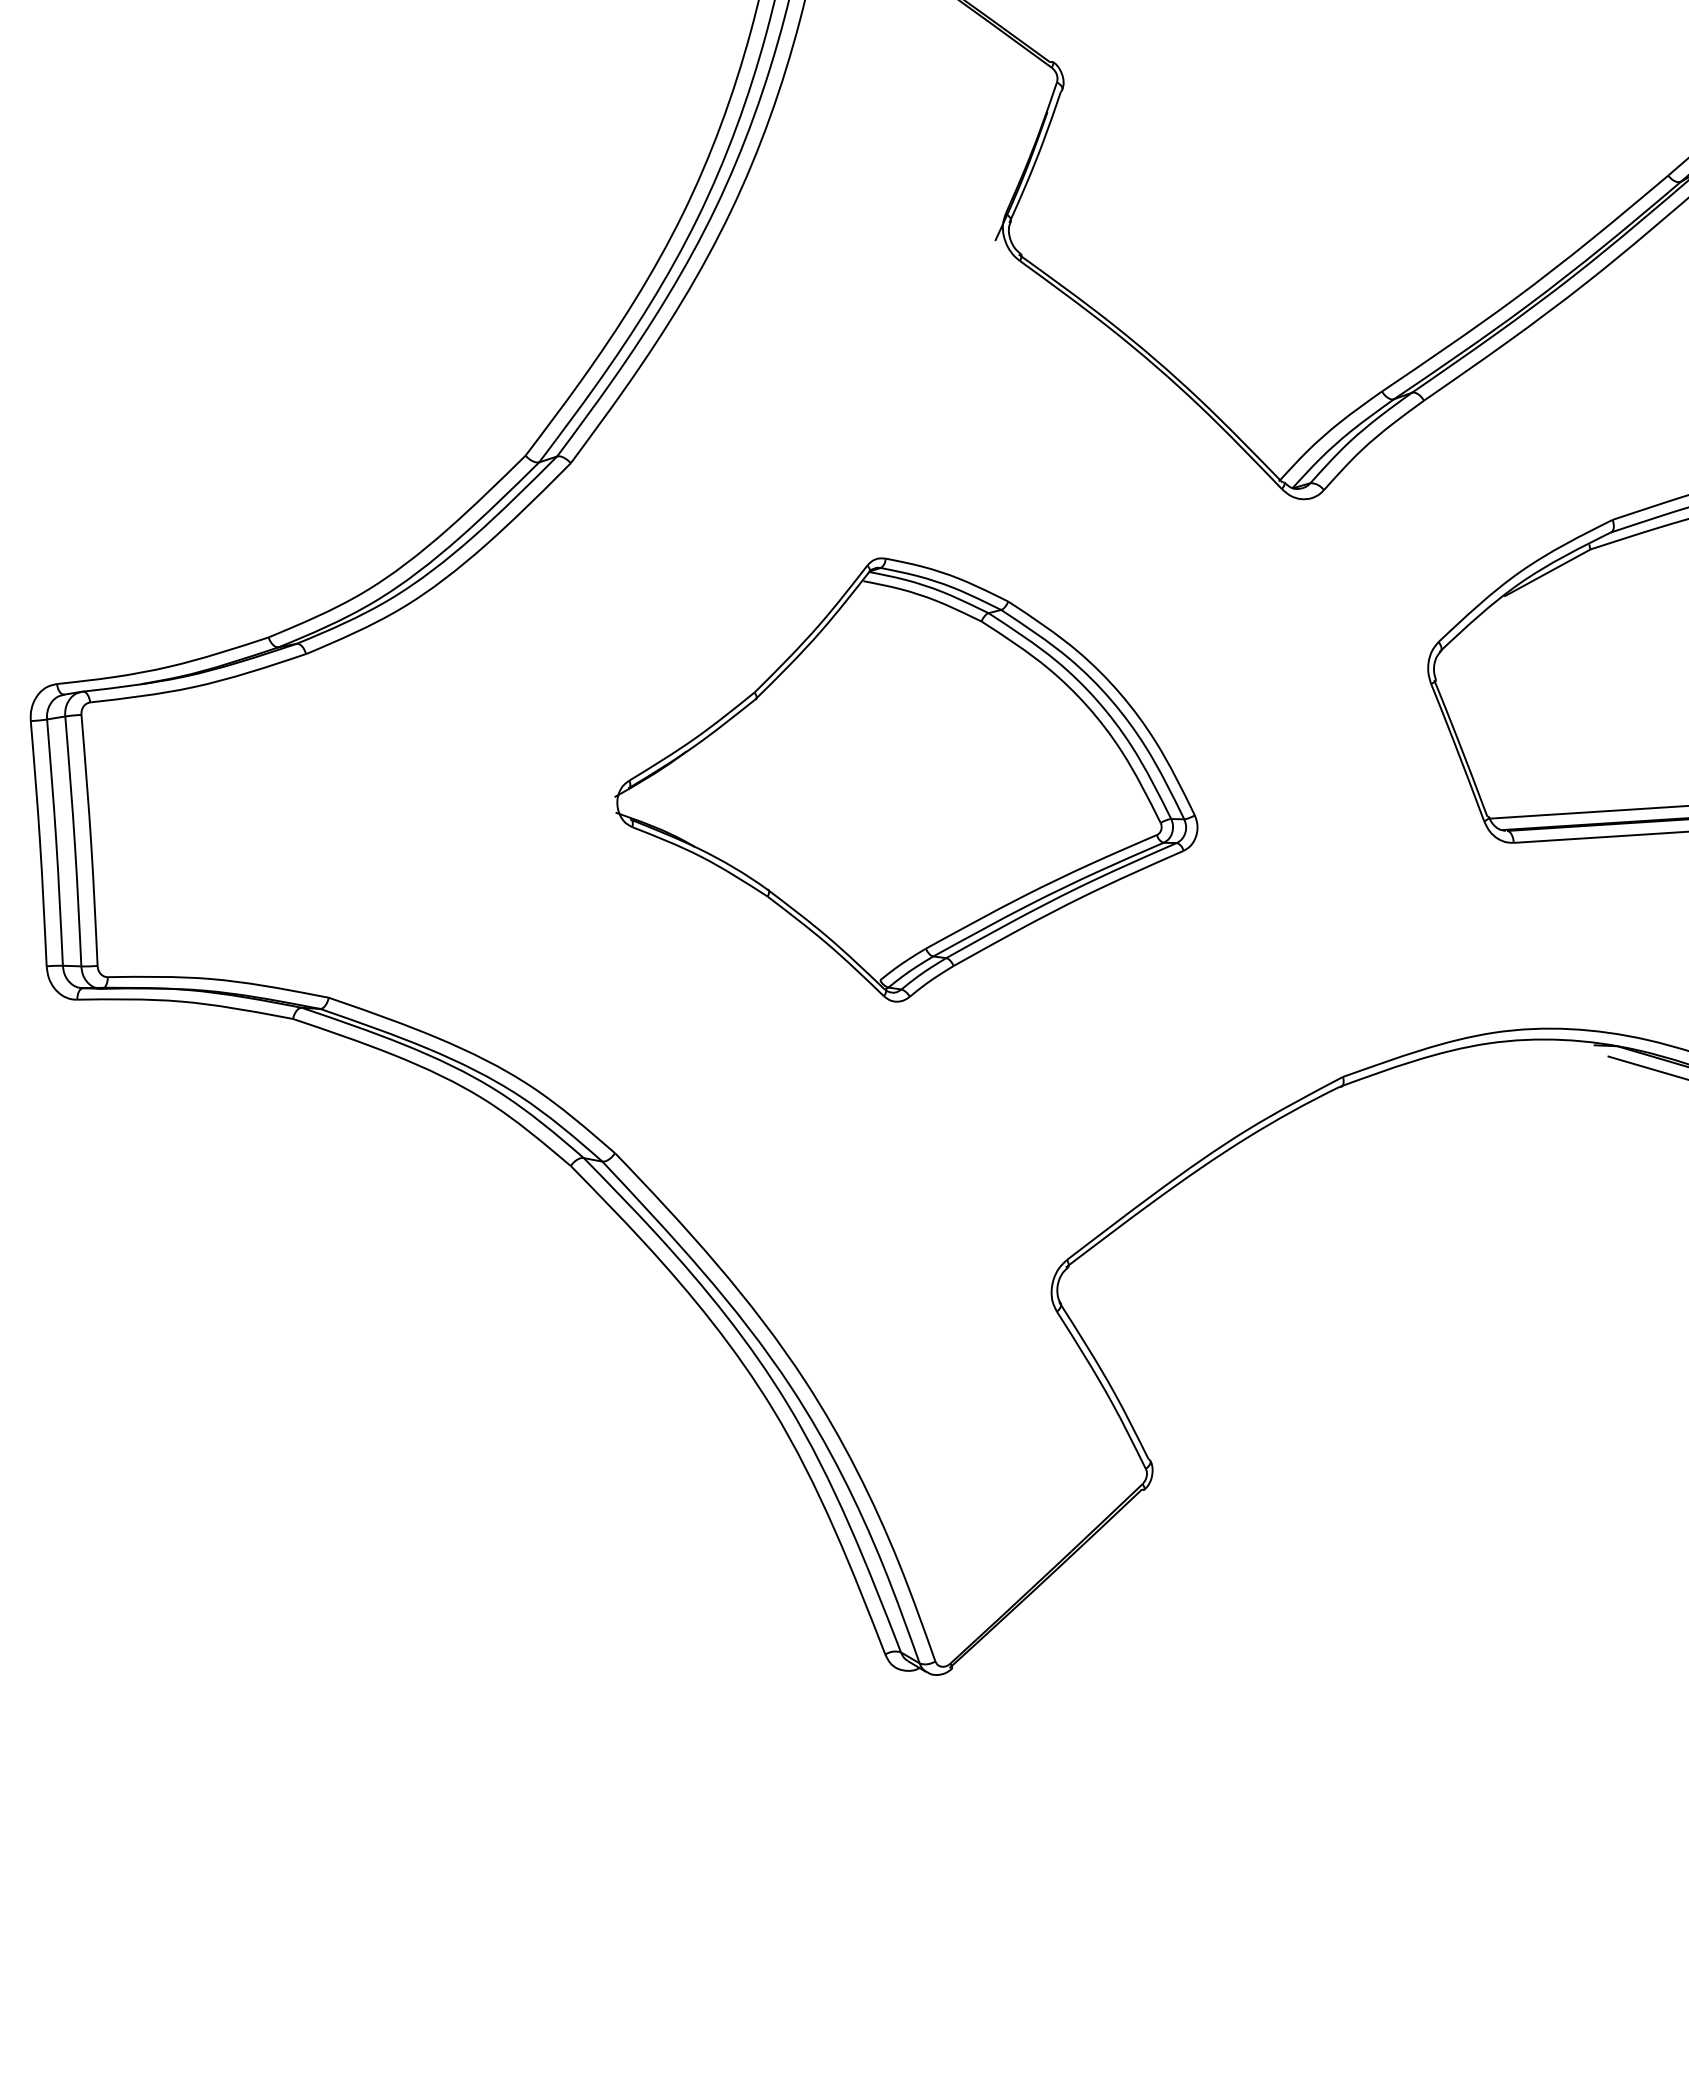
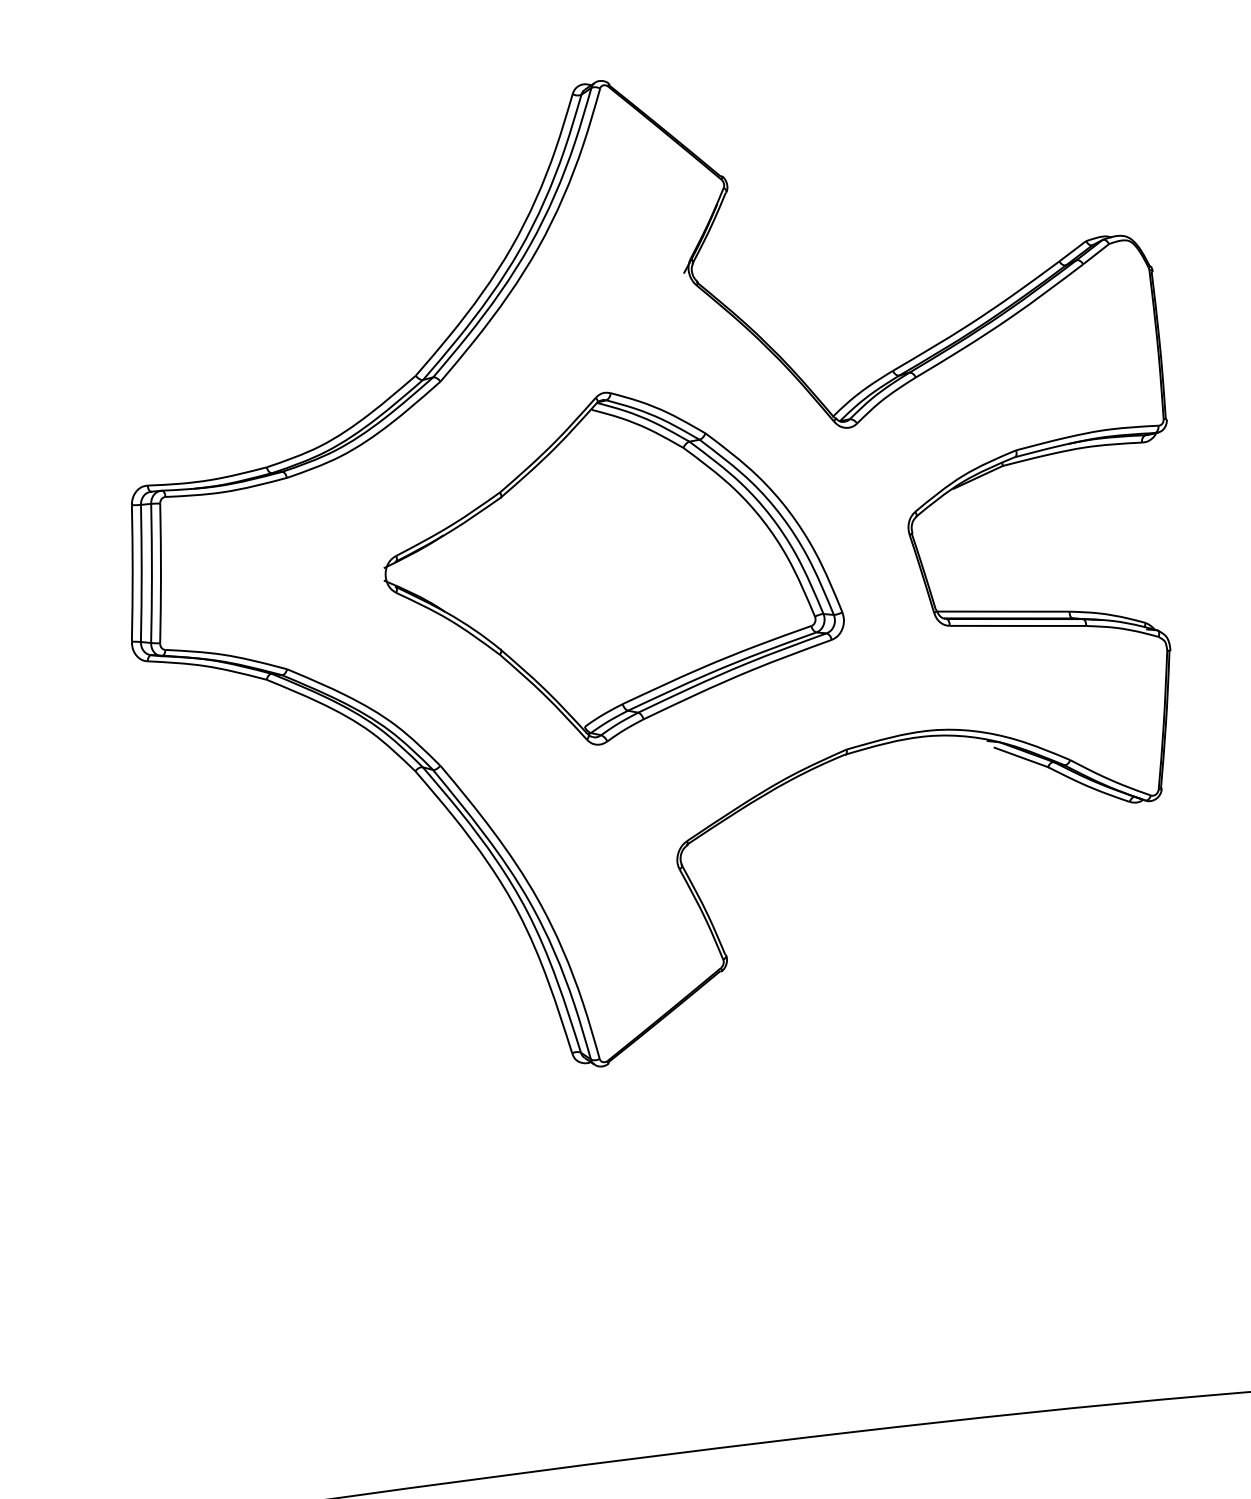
part: (903, 778) -> (613, 568), size x1.43

